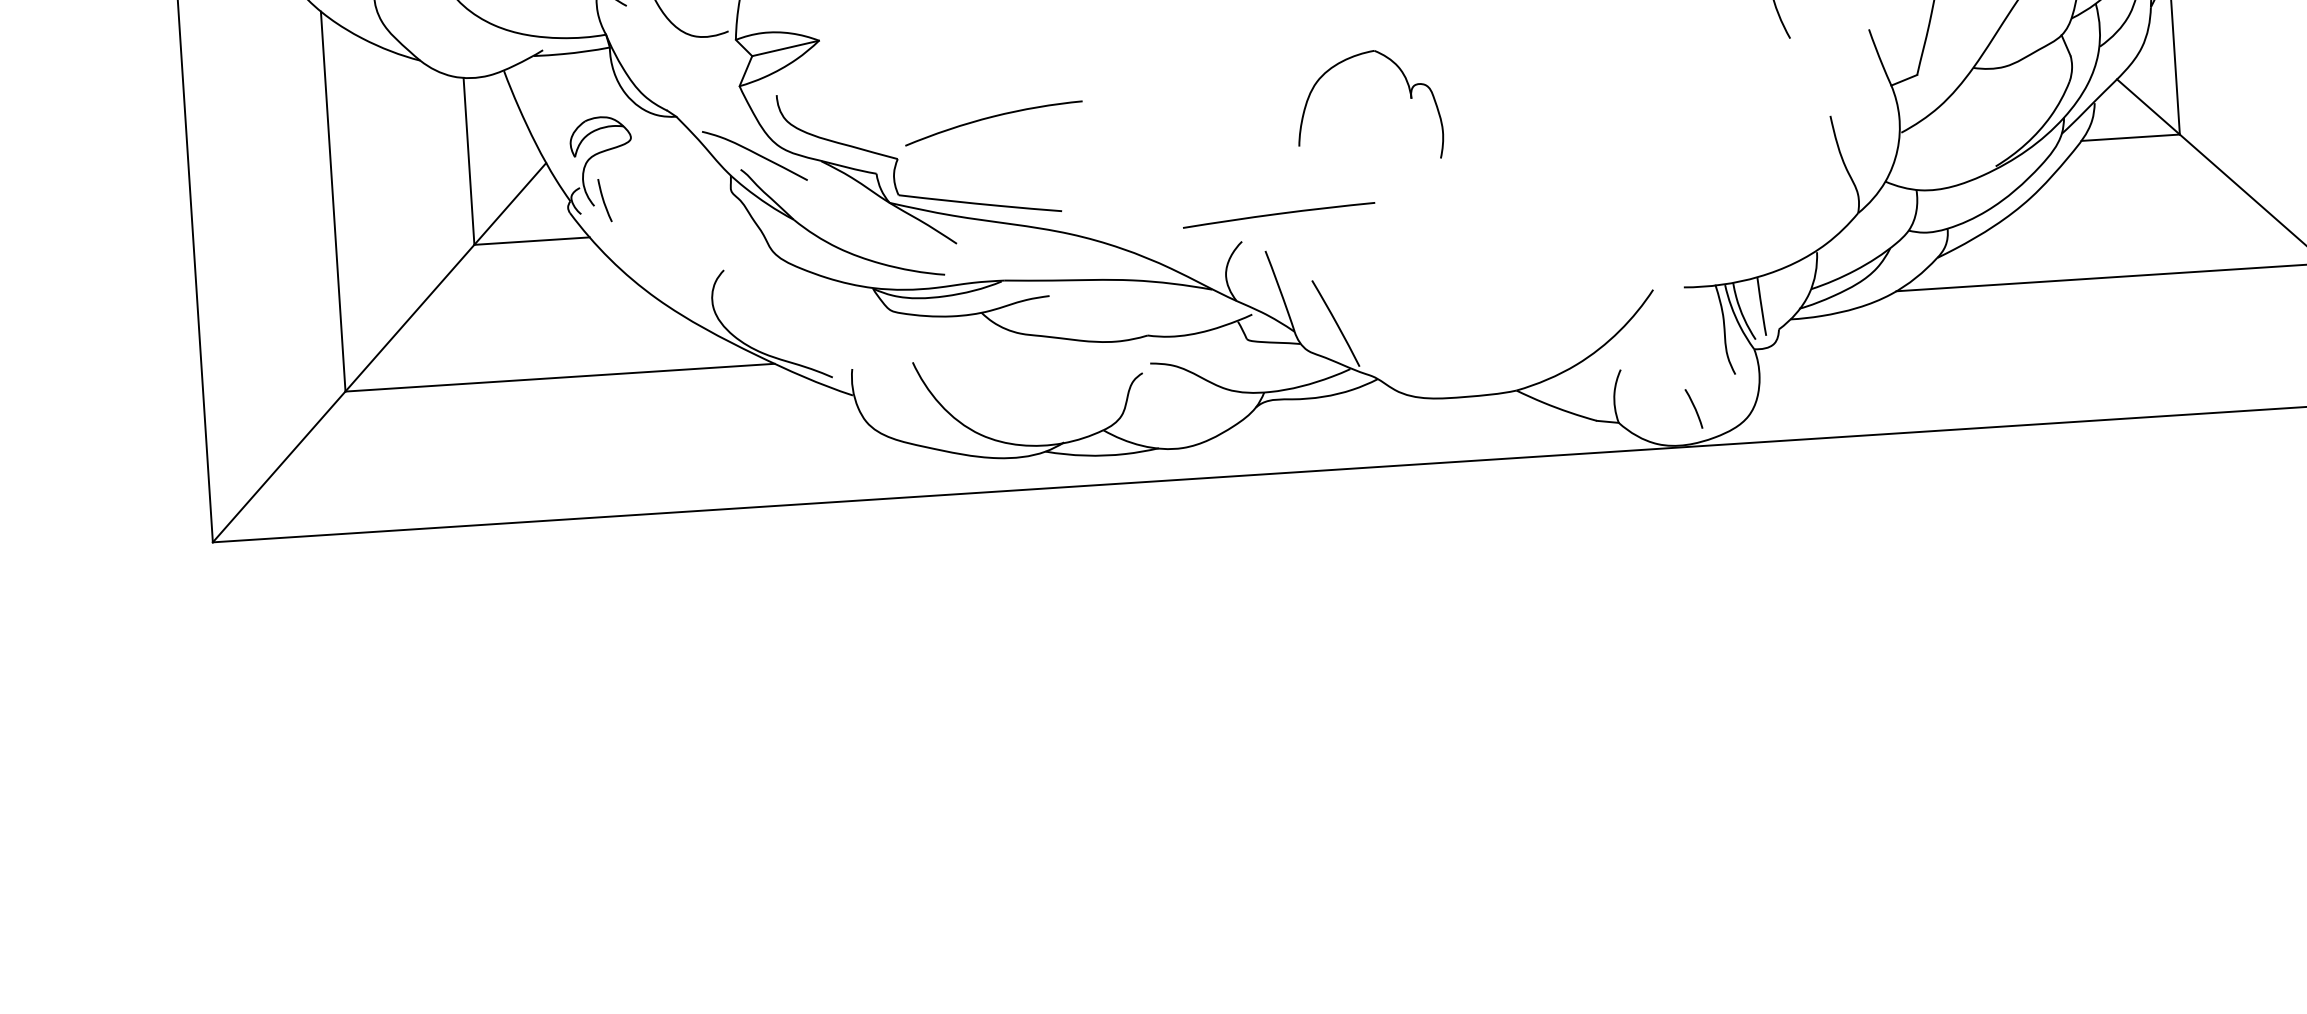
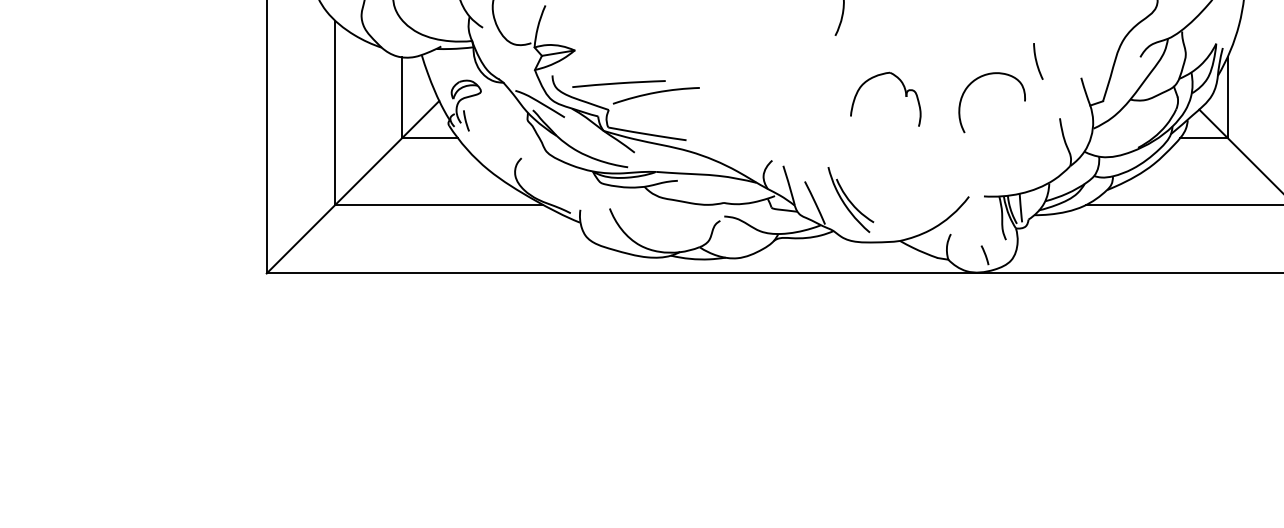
curve: (1653, 48) -> (976, 80), added
part: (1409, 97) -> (905, 96), moved
line: (1277, 214) -> (618, 83), moved
part: (1408, 313) -> (850, 200), added

